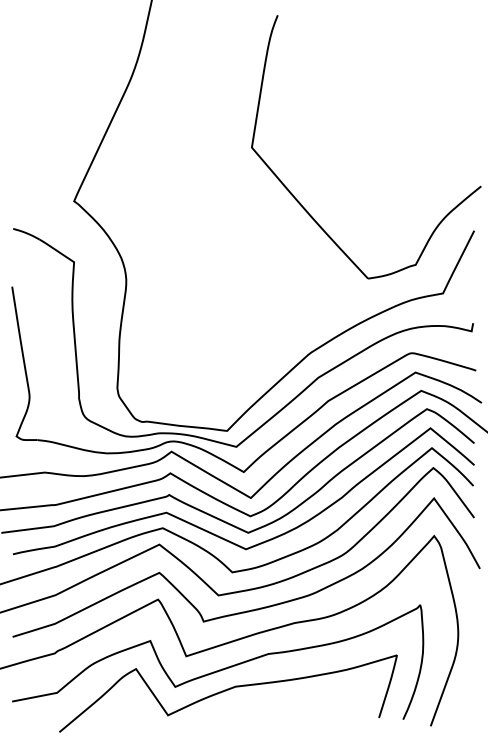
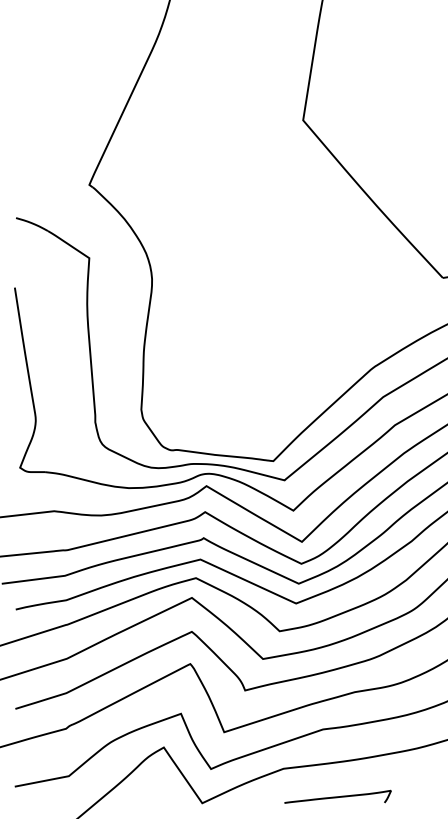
curve: (280, 709) -> (337, 796), added

